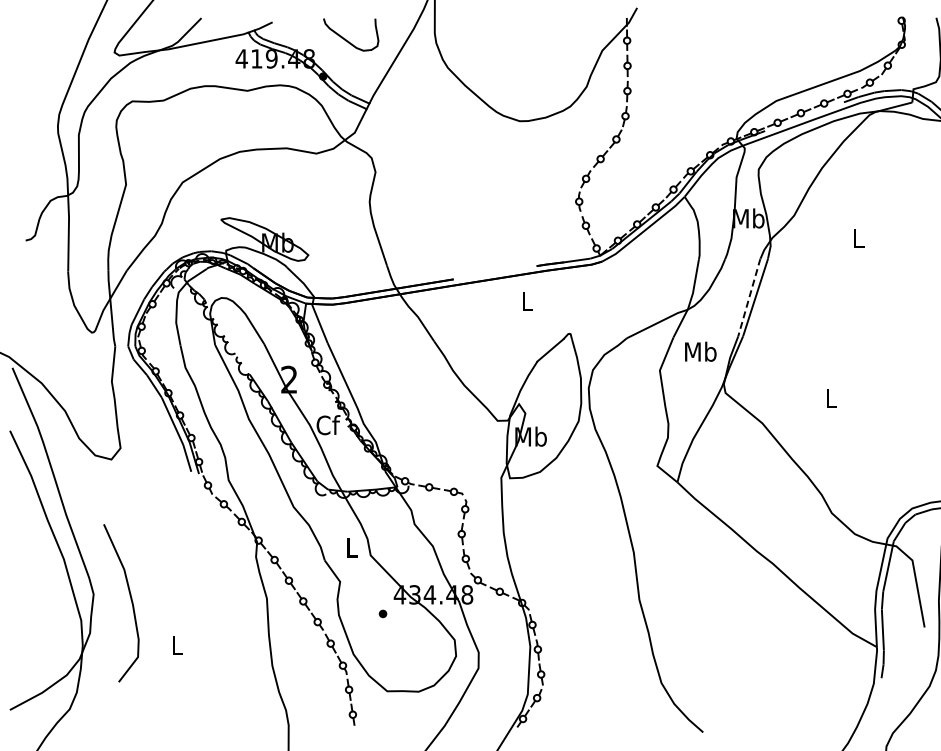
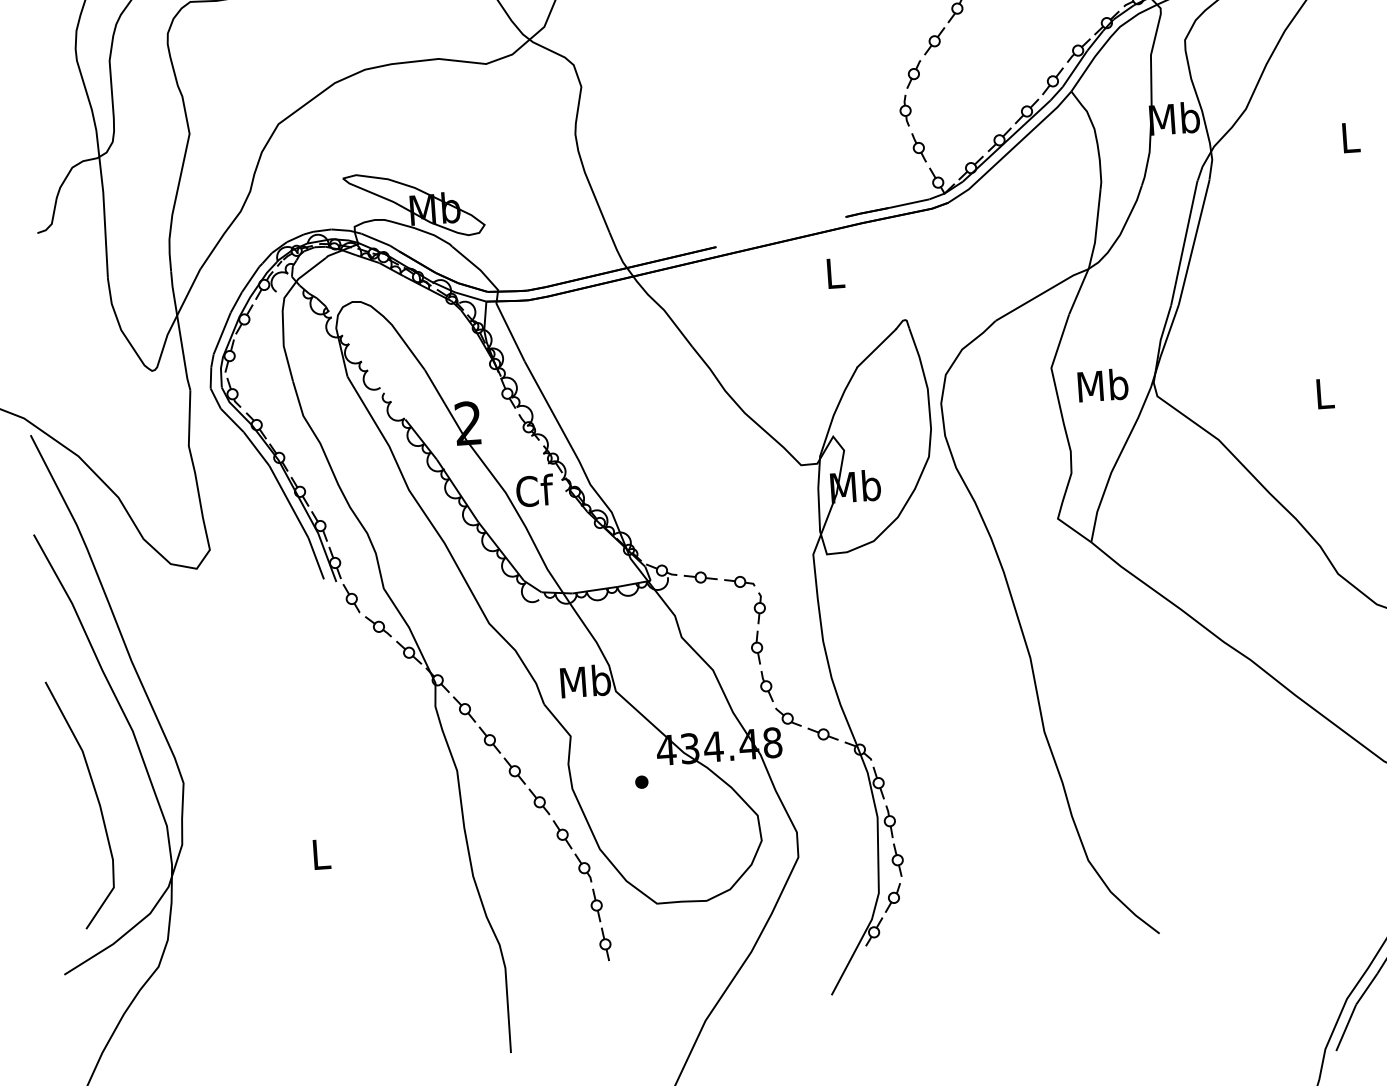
line: (749, 297) -> (1184, 243), dashed -> solid
text: (700, 351) -> (1102, 384), moved
text: (351, 547) -> (584, 680), L -> Mb
curve: (130, 599) -> (95, 797), moved

